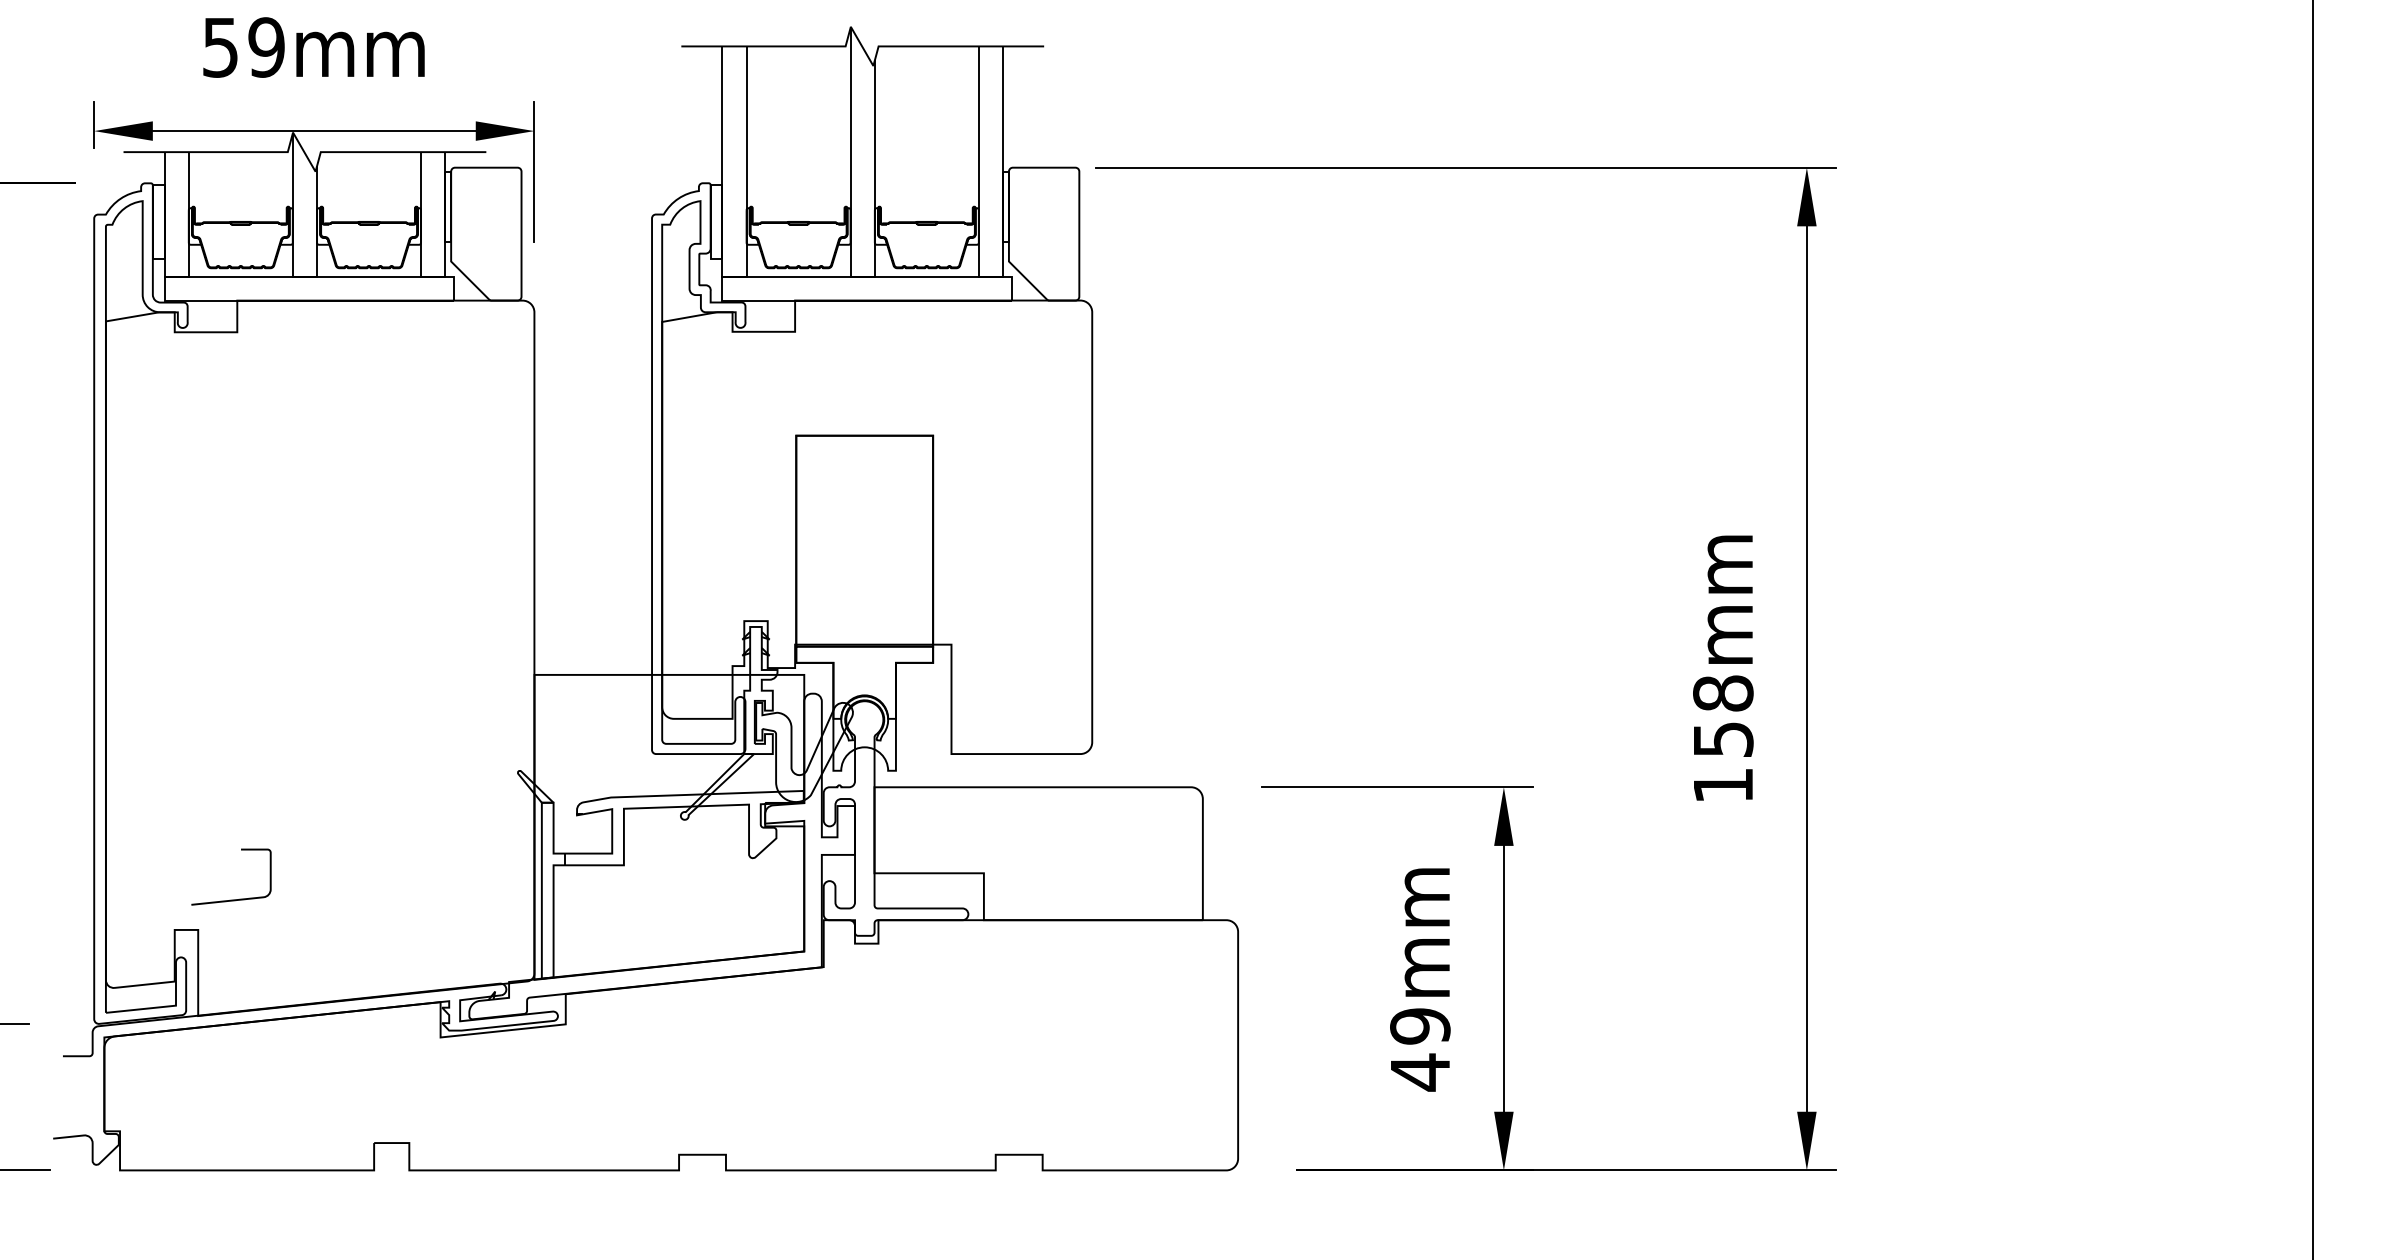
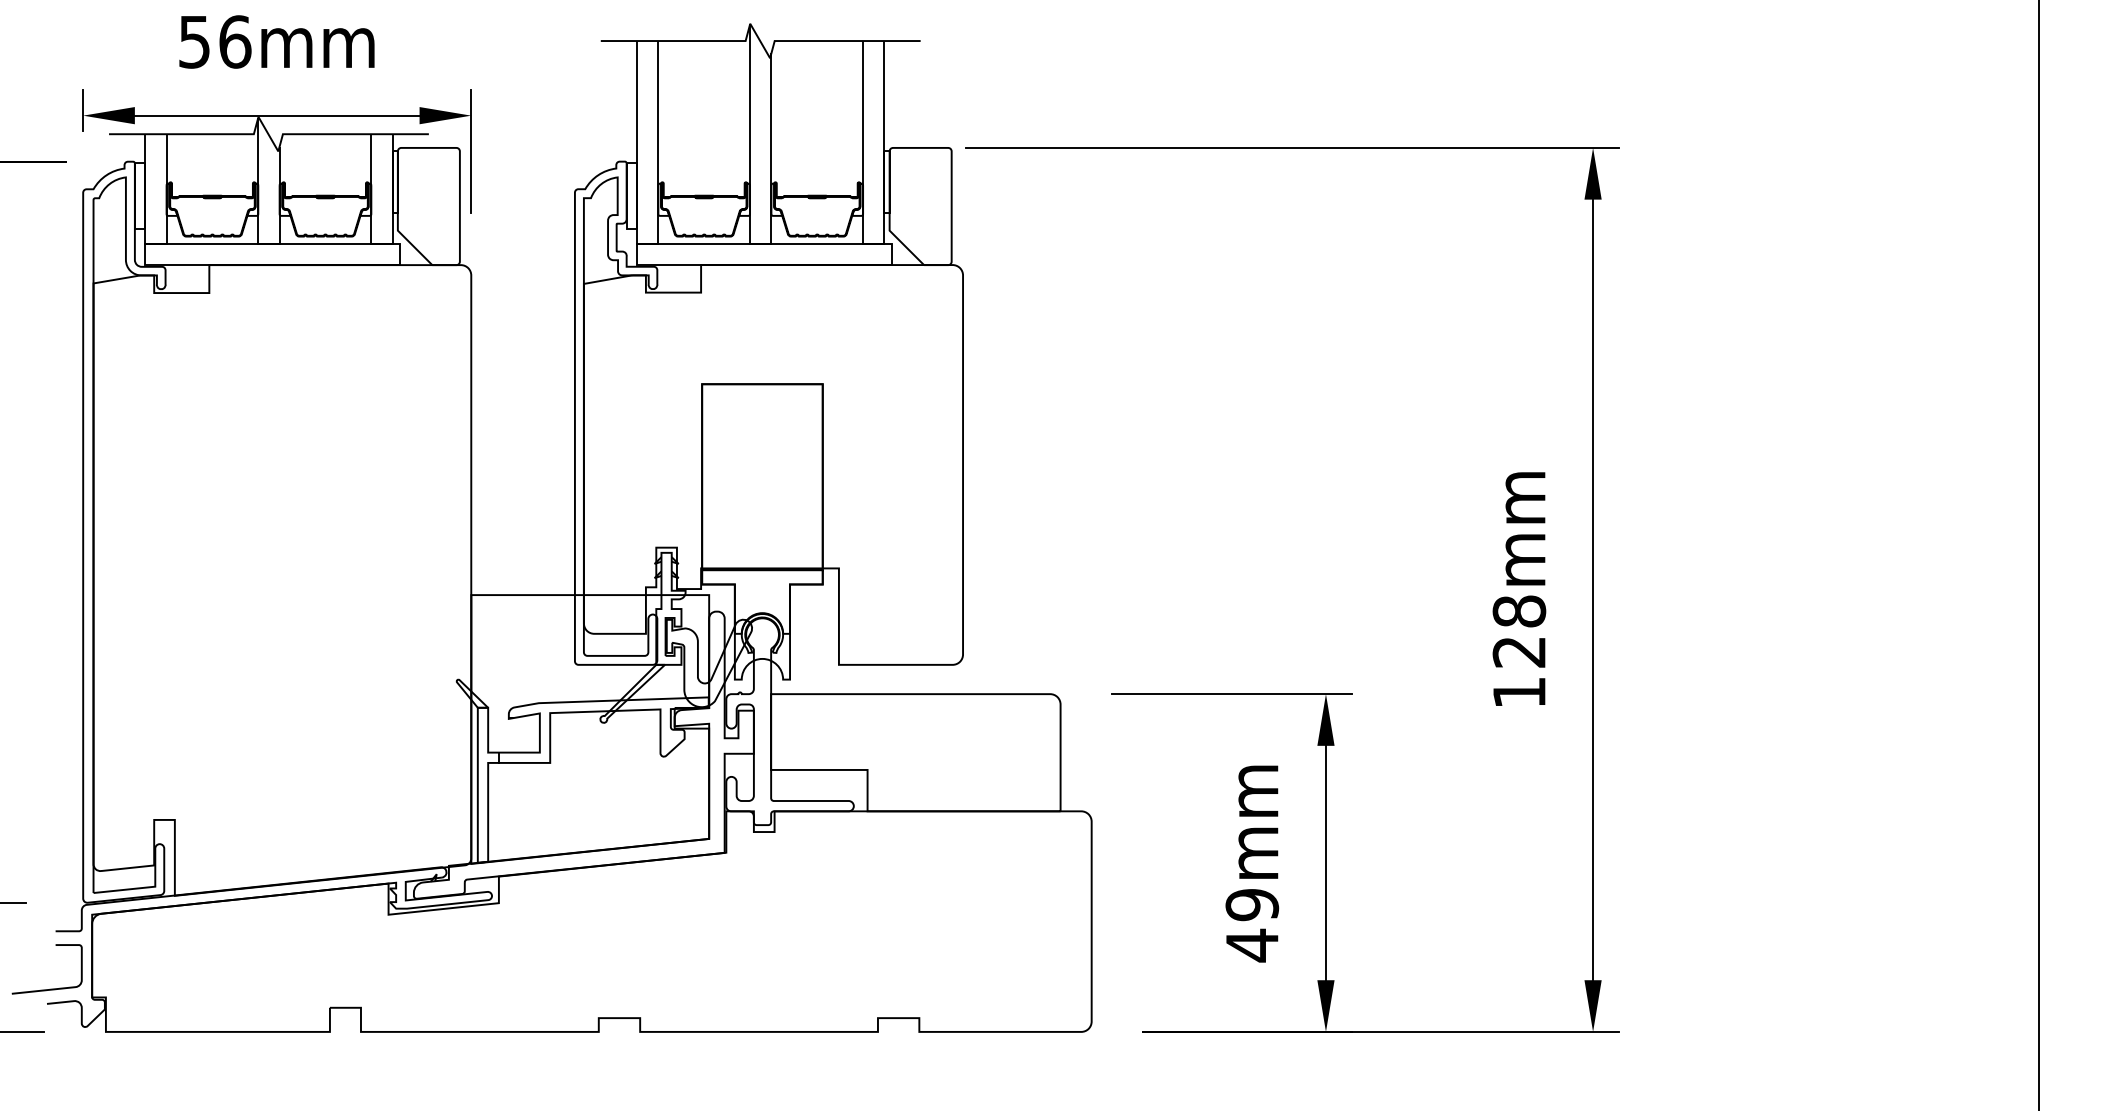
text: (266, 46) -> (235, 41), 59mm -> 56mm
text: (1723, 740) -> (1519, 652), 158mm -> 128mm
curve: (235, 898) -> (50, 988), moved

